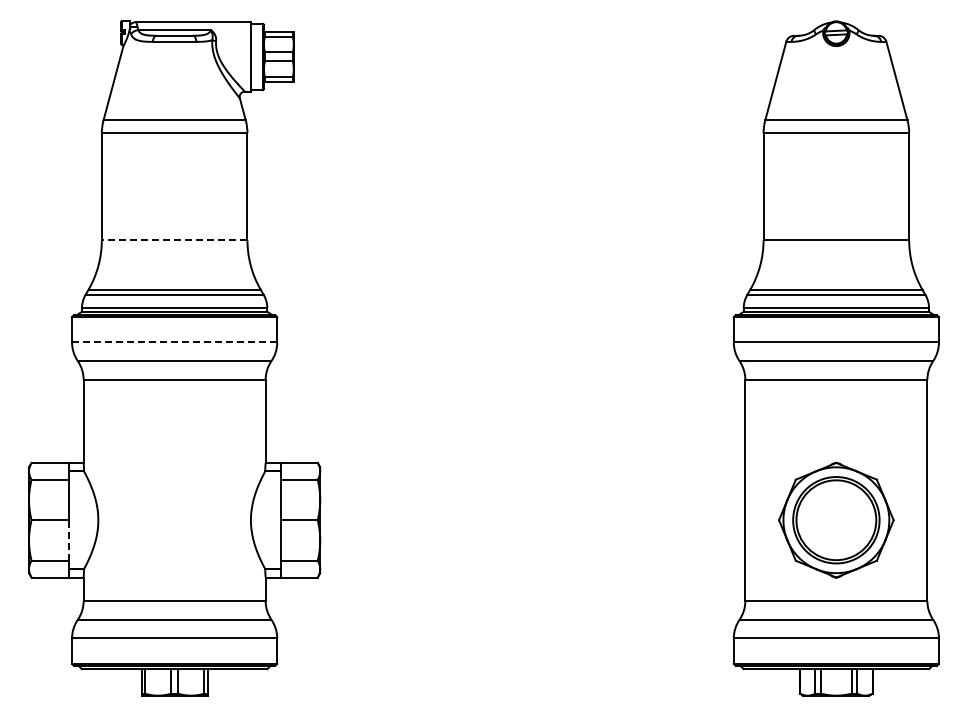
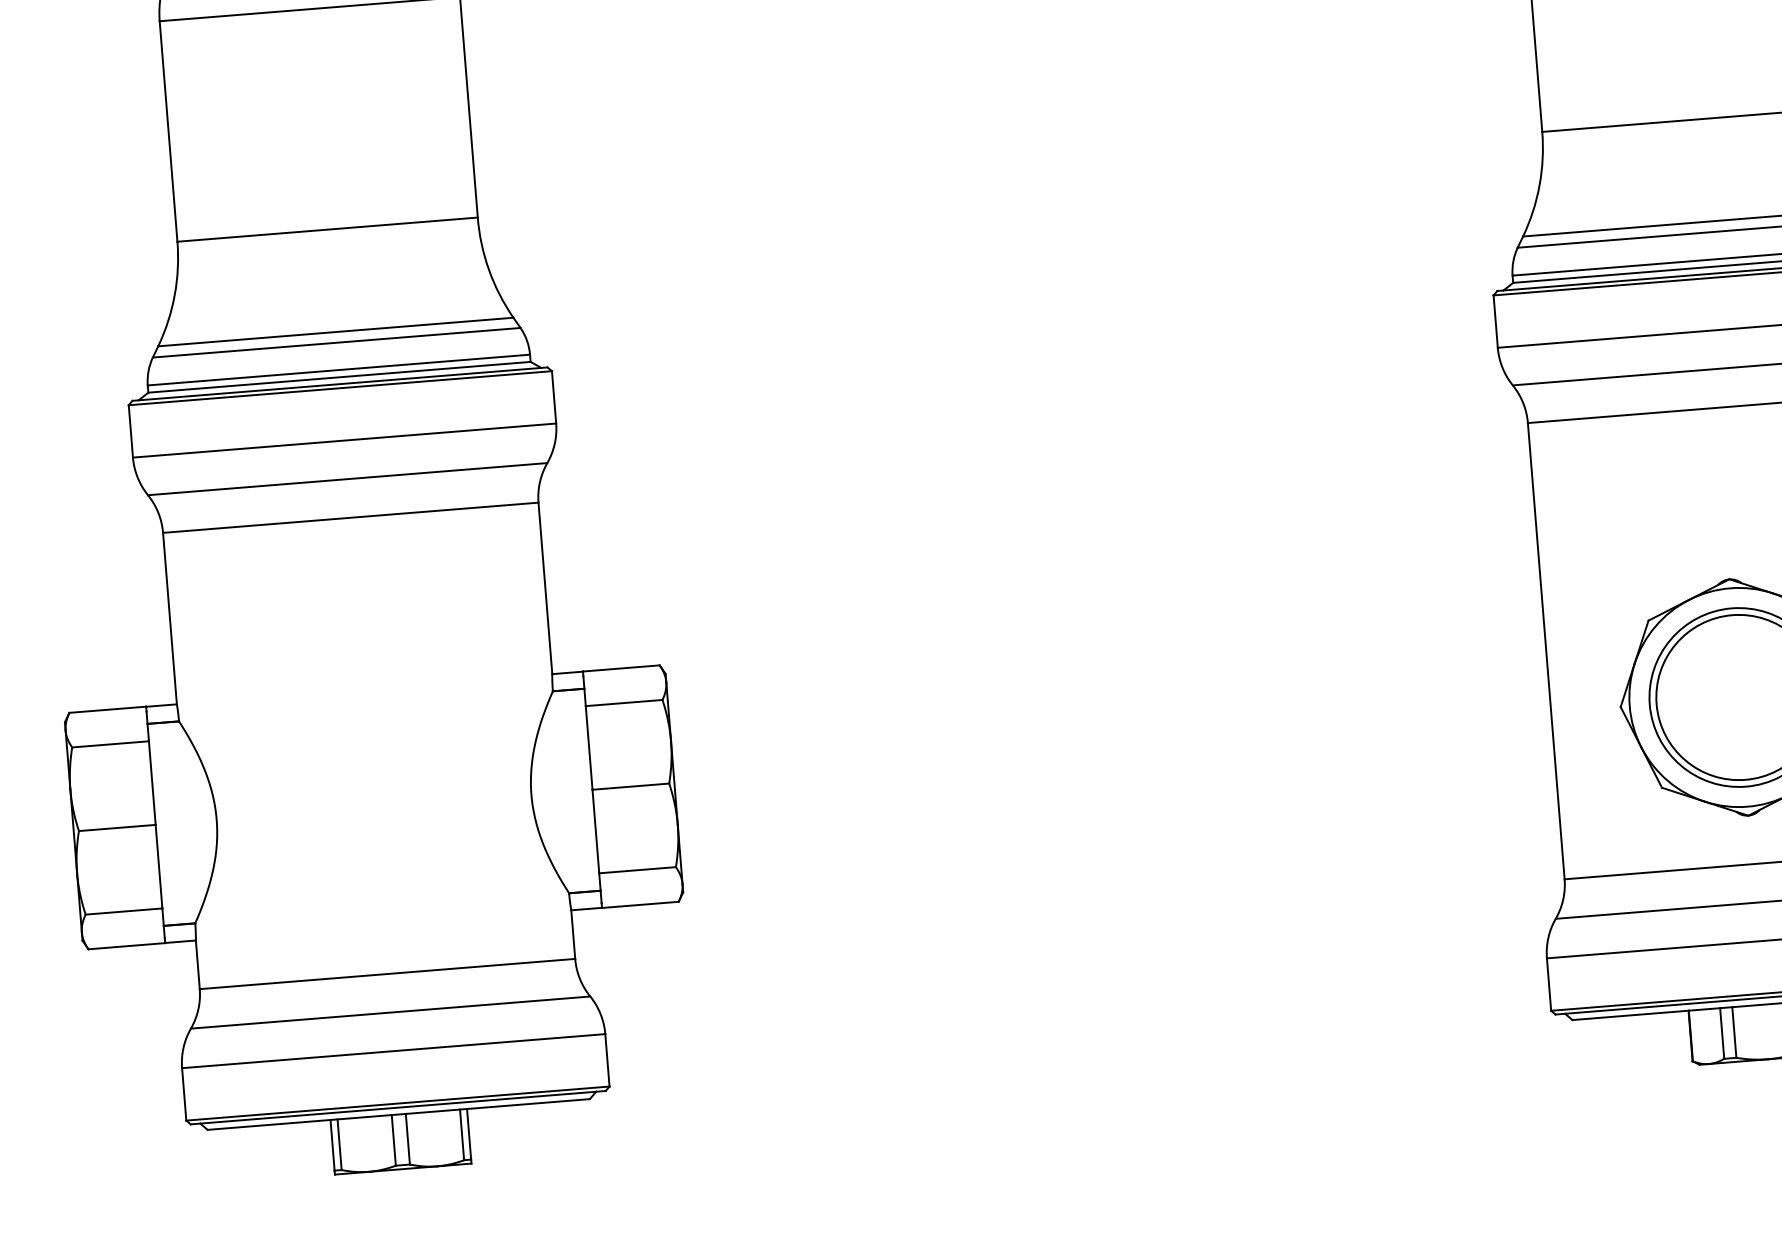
line: (174, 240) -> (327, 230), dashed -> solid
line: (174, 342) -> (344, 440), dashed -> solid
line: (68, 540) -> (158, 866), dashed -> solid

